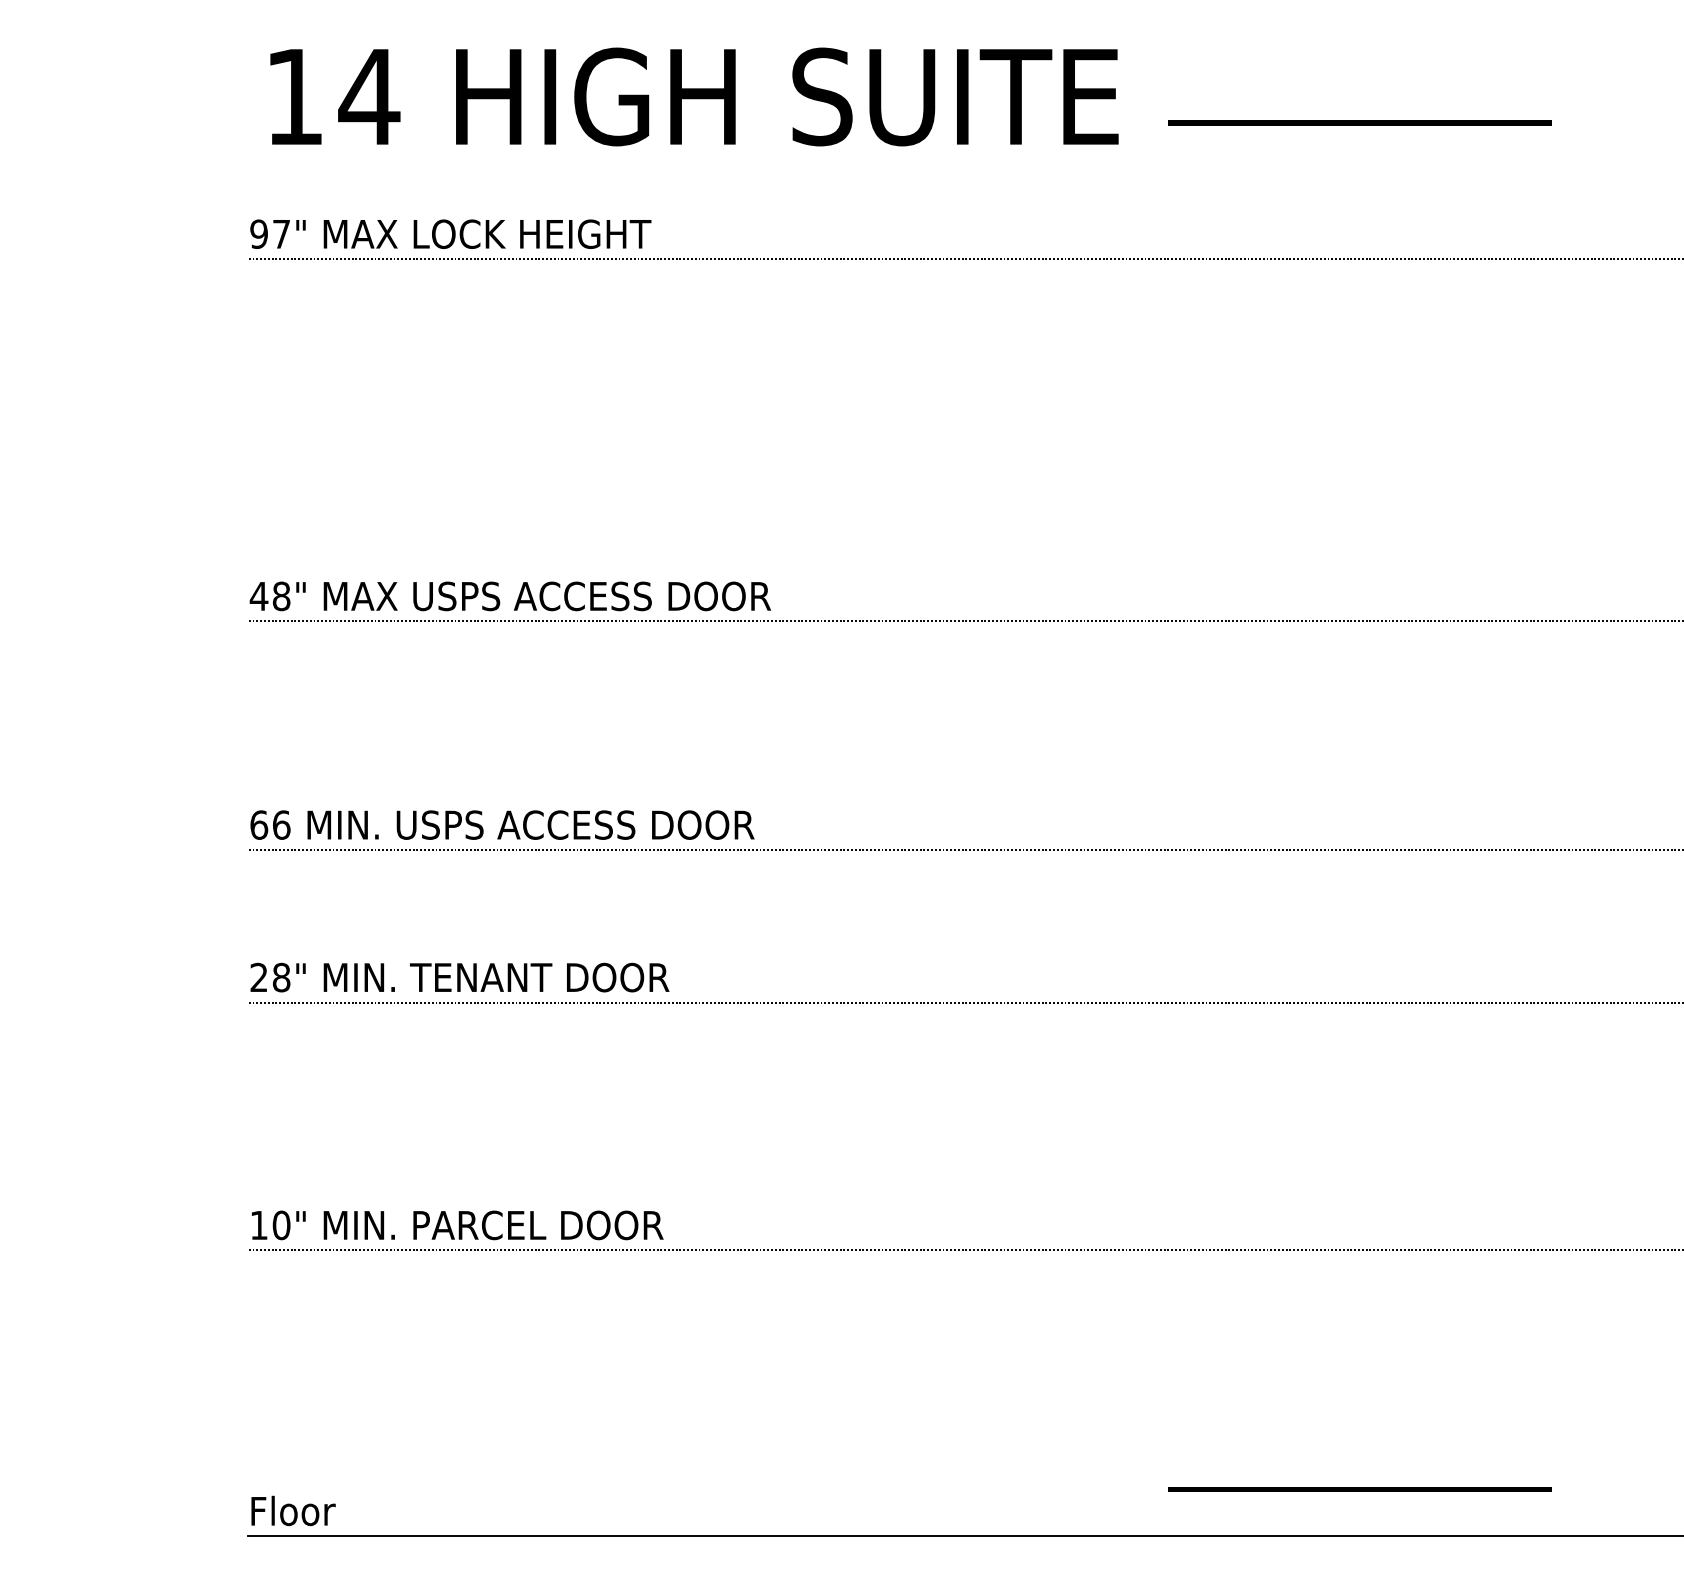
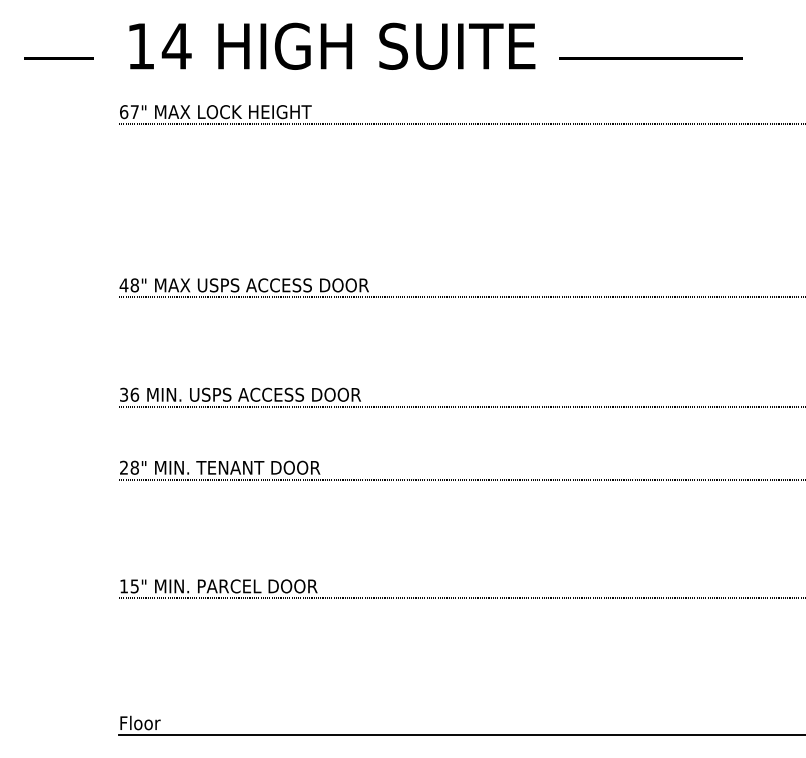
line: (122, 122) -> (58, 58), added
text: (257, 235) -> (123, 112), 97" -> 67"
text: (260, 824) -> (124, 394), 66 -> 36
text: (280, 1225) -> (134, 586), 10" -> 15"
line: (1359, 1488) -> (650, 712), removed

